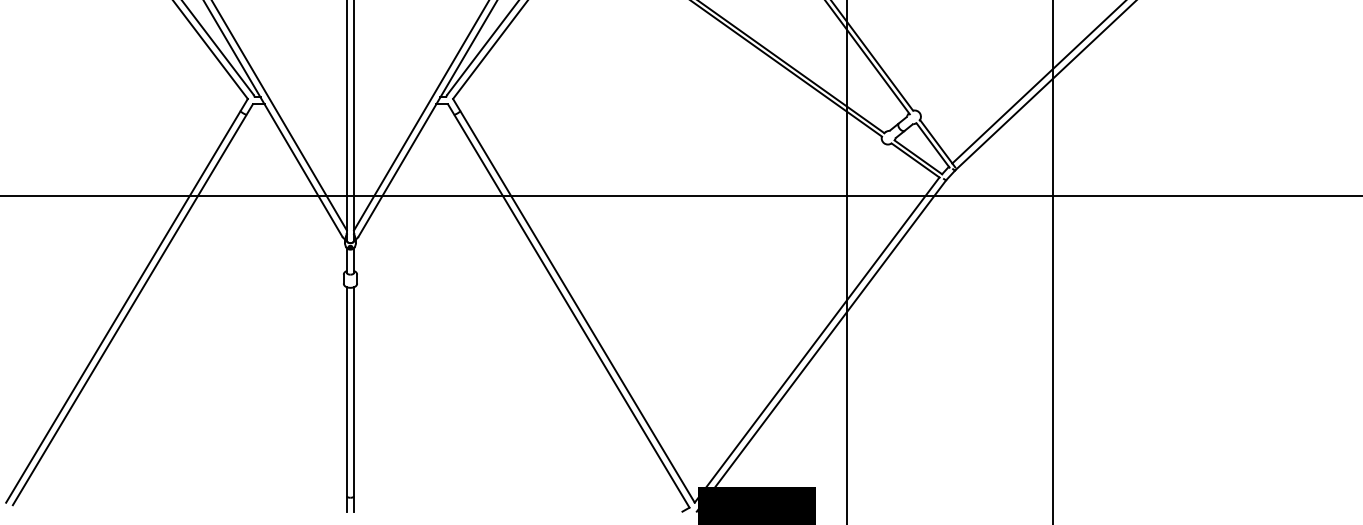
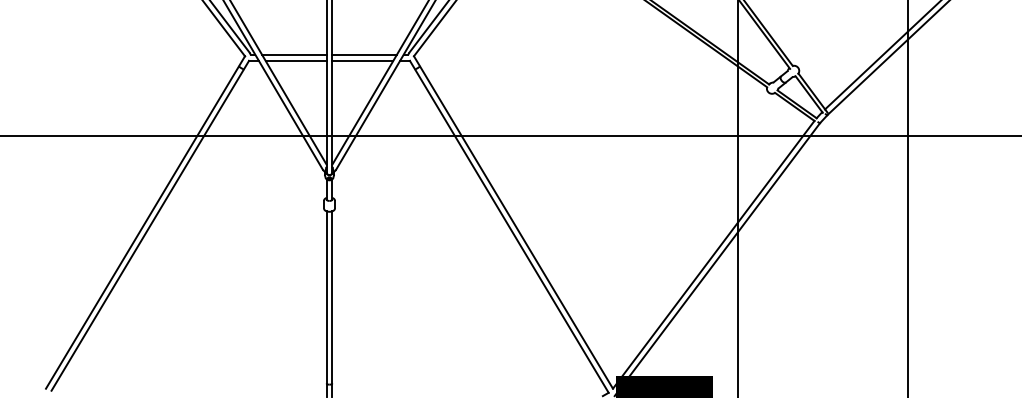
line: (307, 97) -> (294, 55), added
line: (393, 97) -> (364, 55), added
line: (309, 104) -> (295, 60), added
line: (391, 104) -> (363, 60), added

